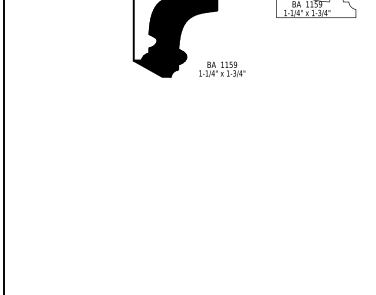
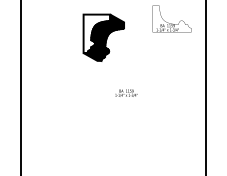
text: (222, 67) -> (126, 92), moved

